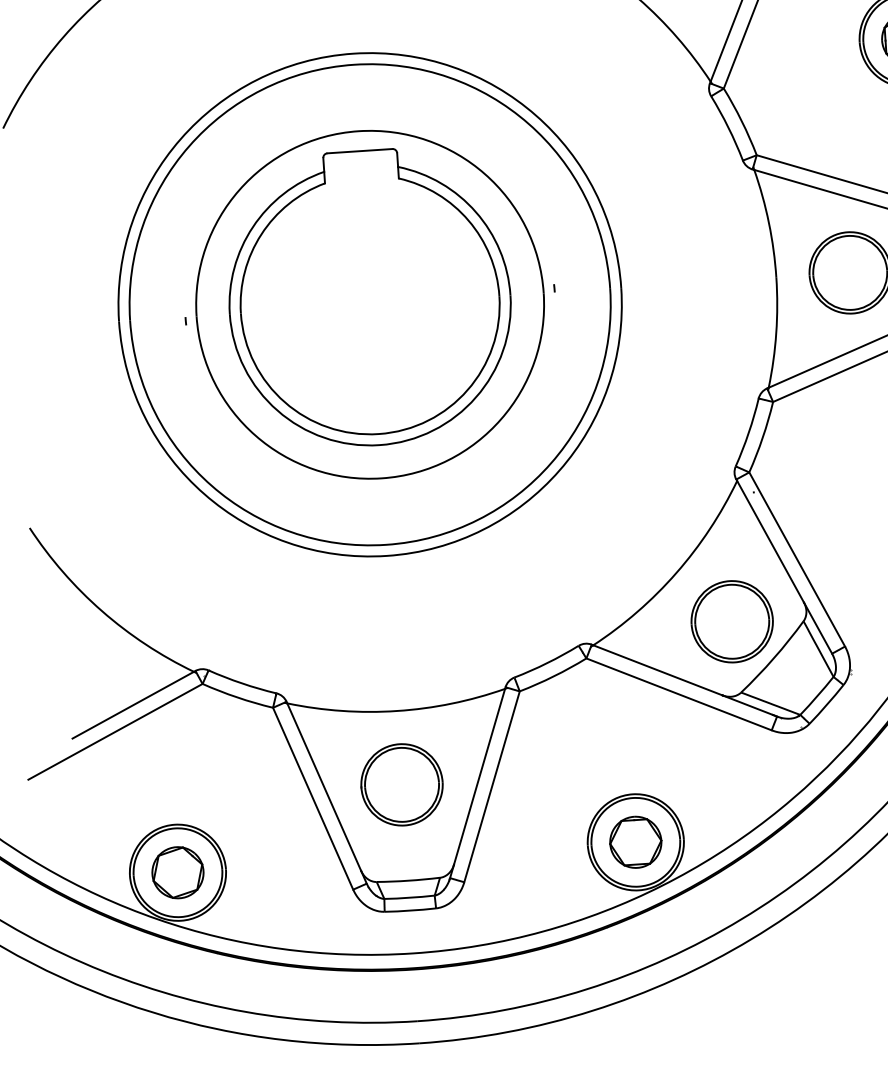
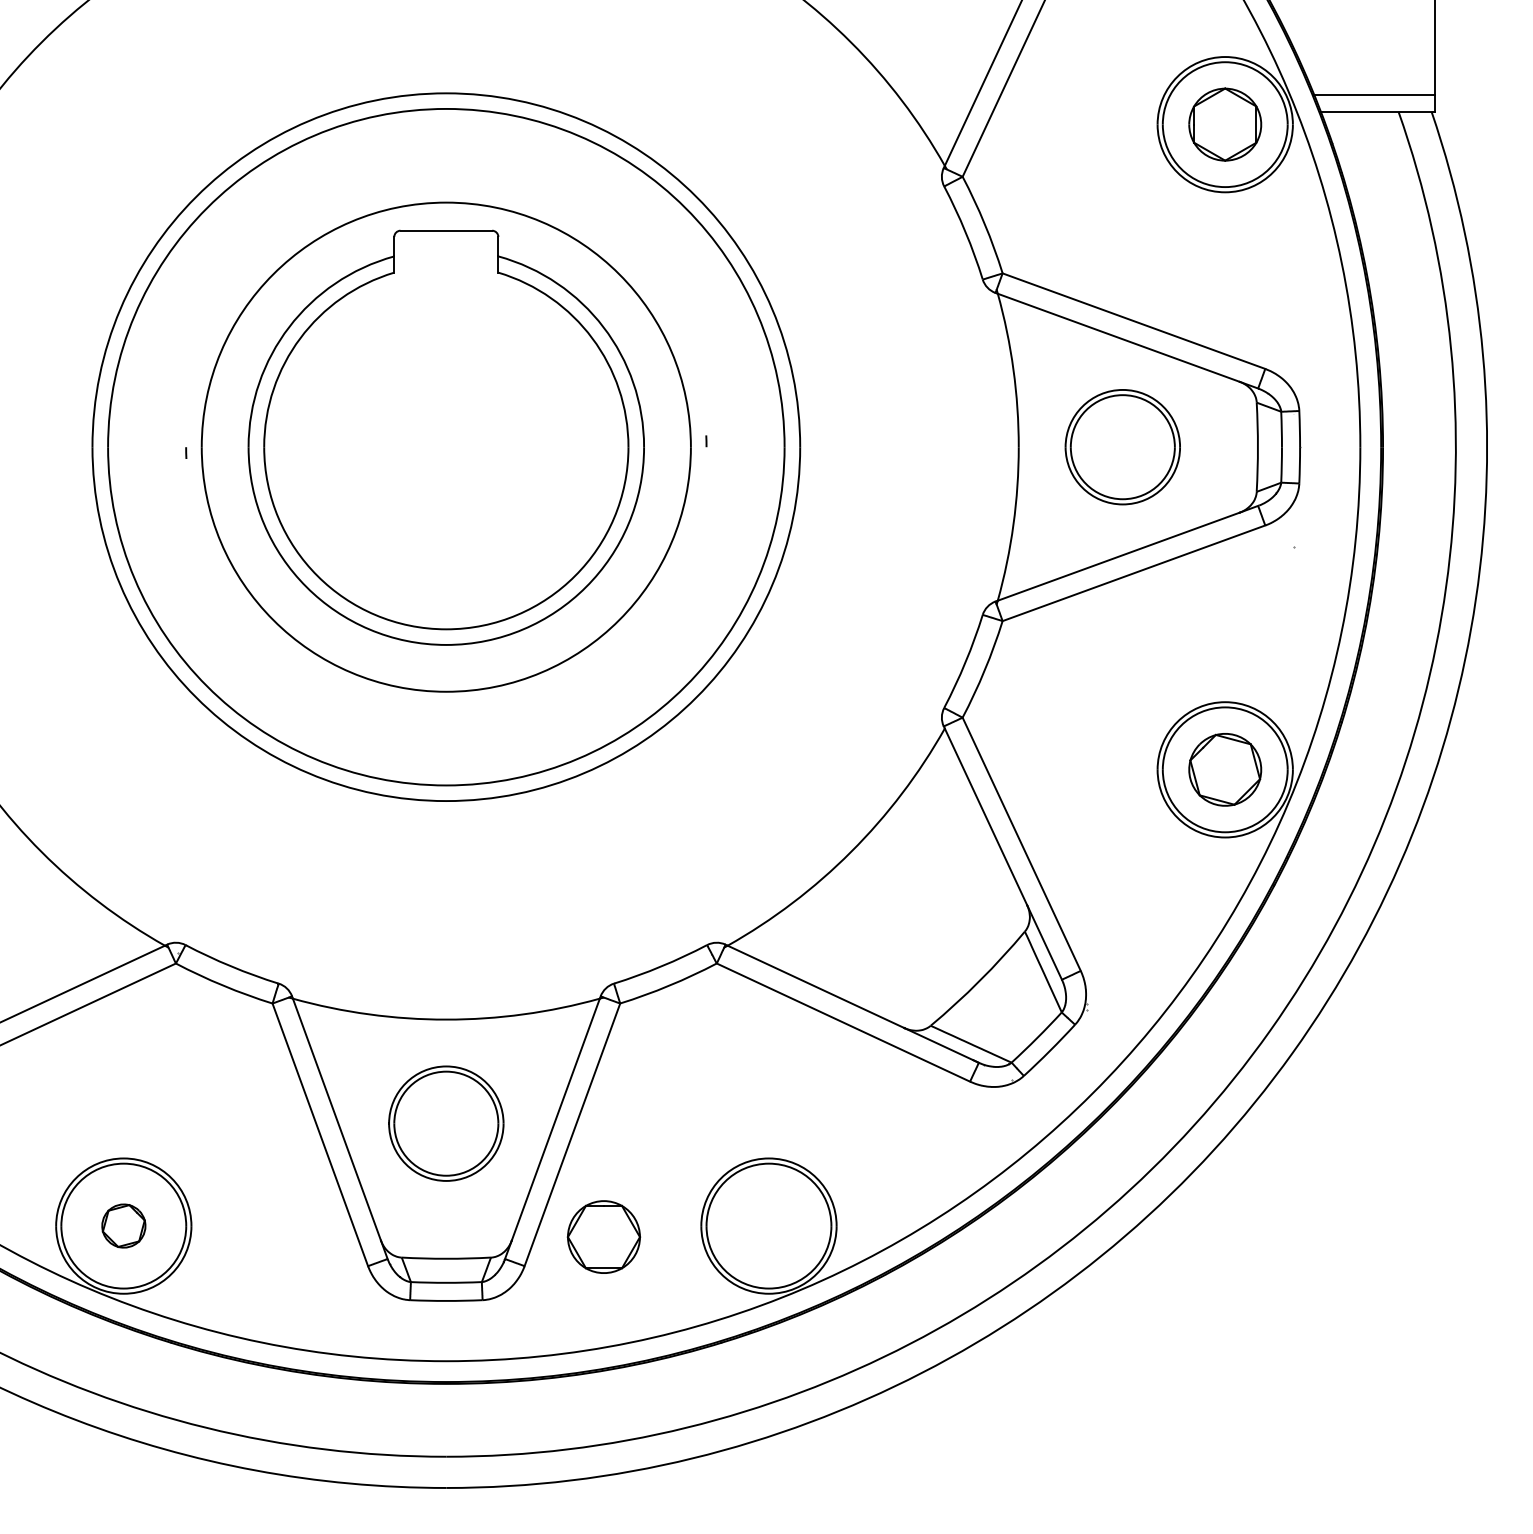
part: (732, 621) -> (924, 925), removed
part: (635, 841) -> (603, 1236), moved
part: (177, 872) -> (123, 1225), size x0.6

